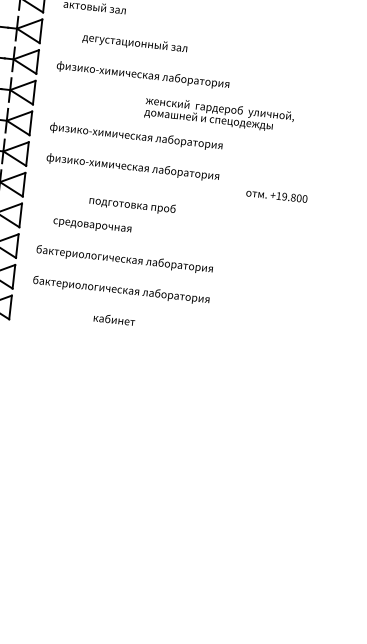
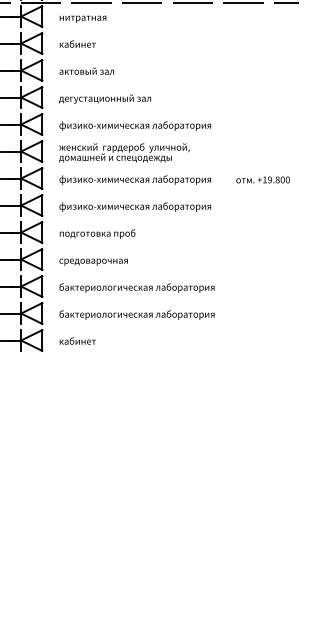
text: (135, 42) -> (105, 98), moved
text: (219, 114) -> (124, 152), moved
text: (276, 195) -> (262, 179), moved
text: (132, 204) -> (97, 233), moved
text: (92, 225) -> (93, 261), moved
text: (114, 318) -> (77, 340), moved

